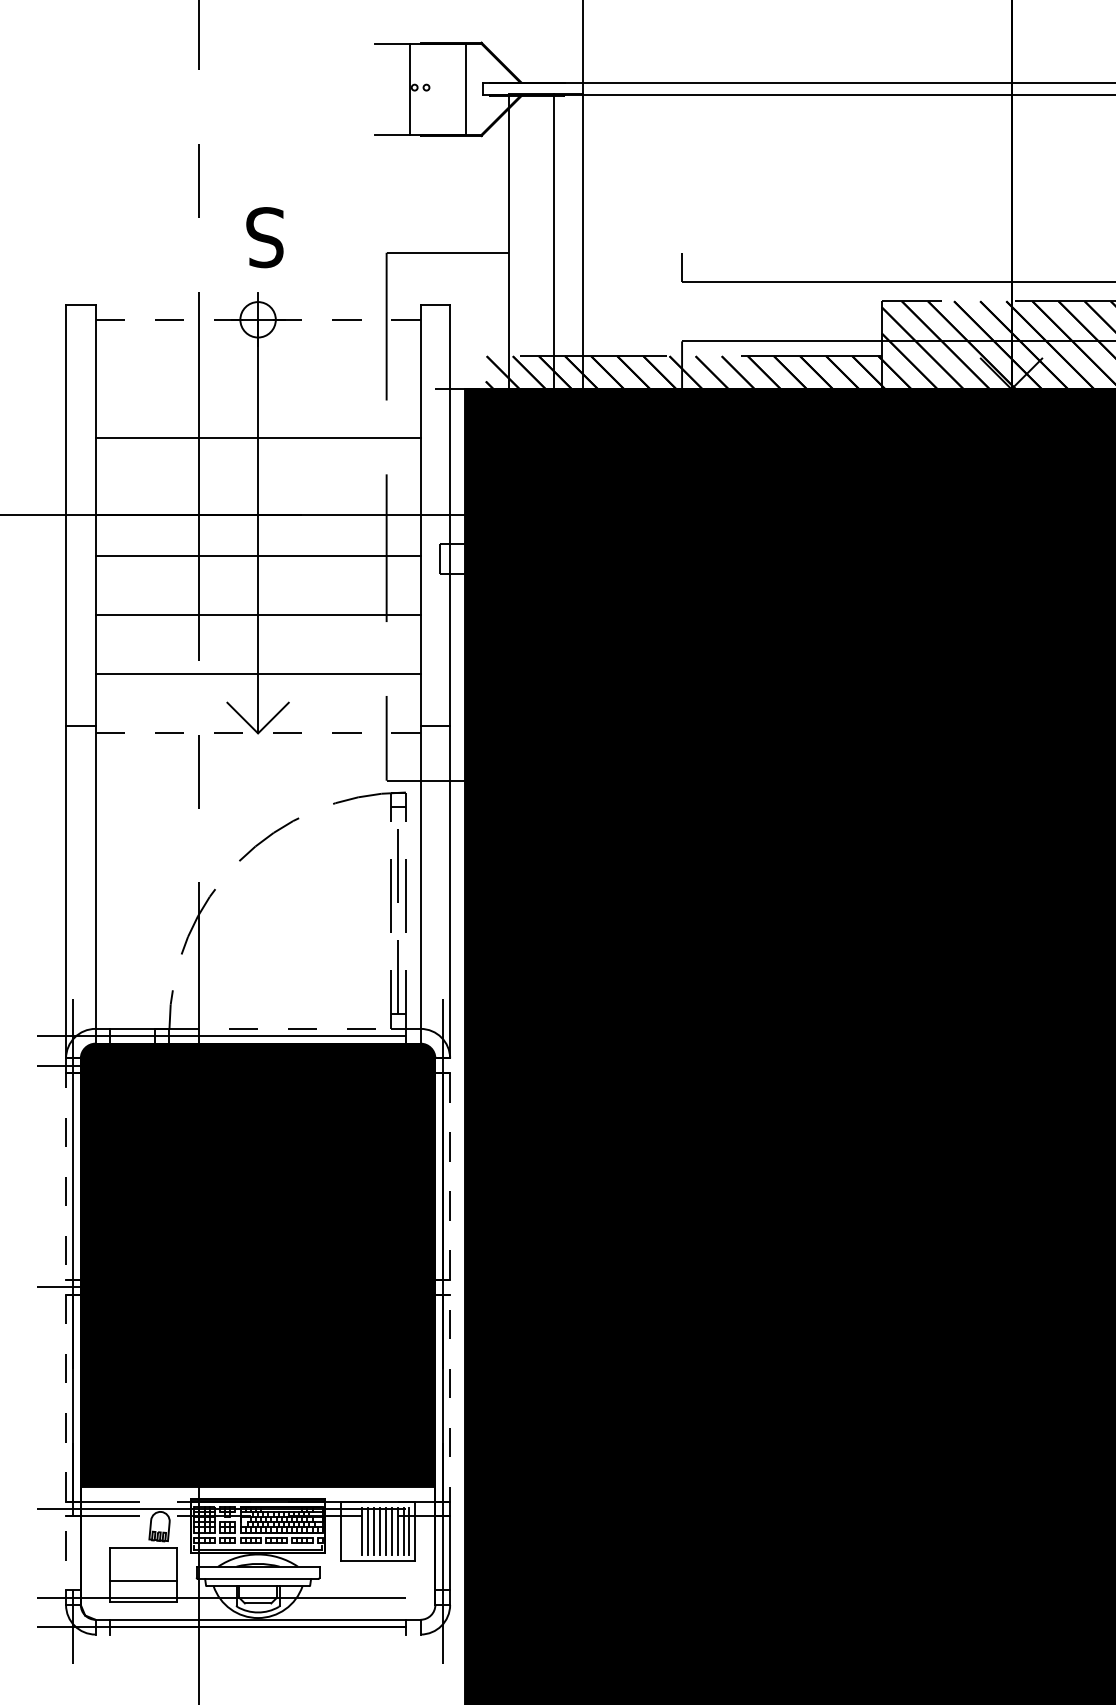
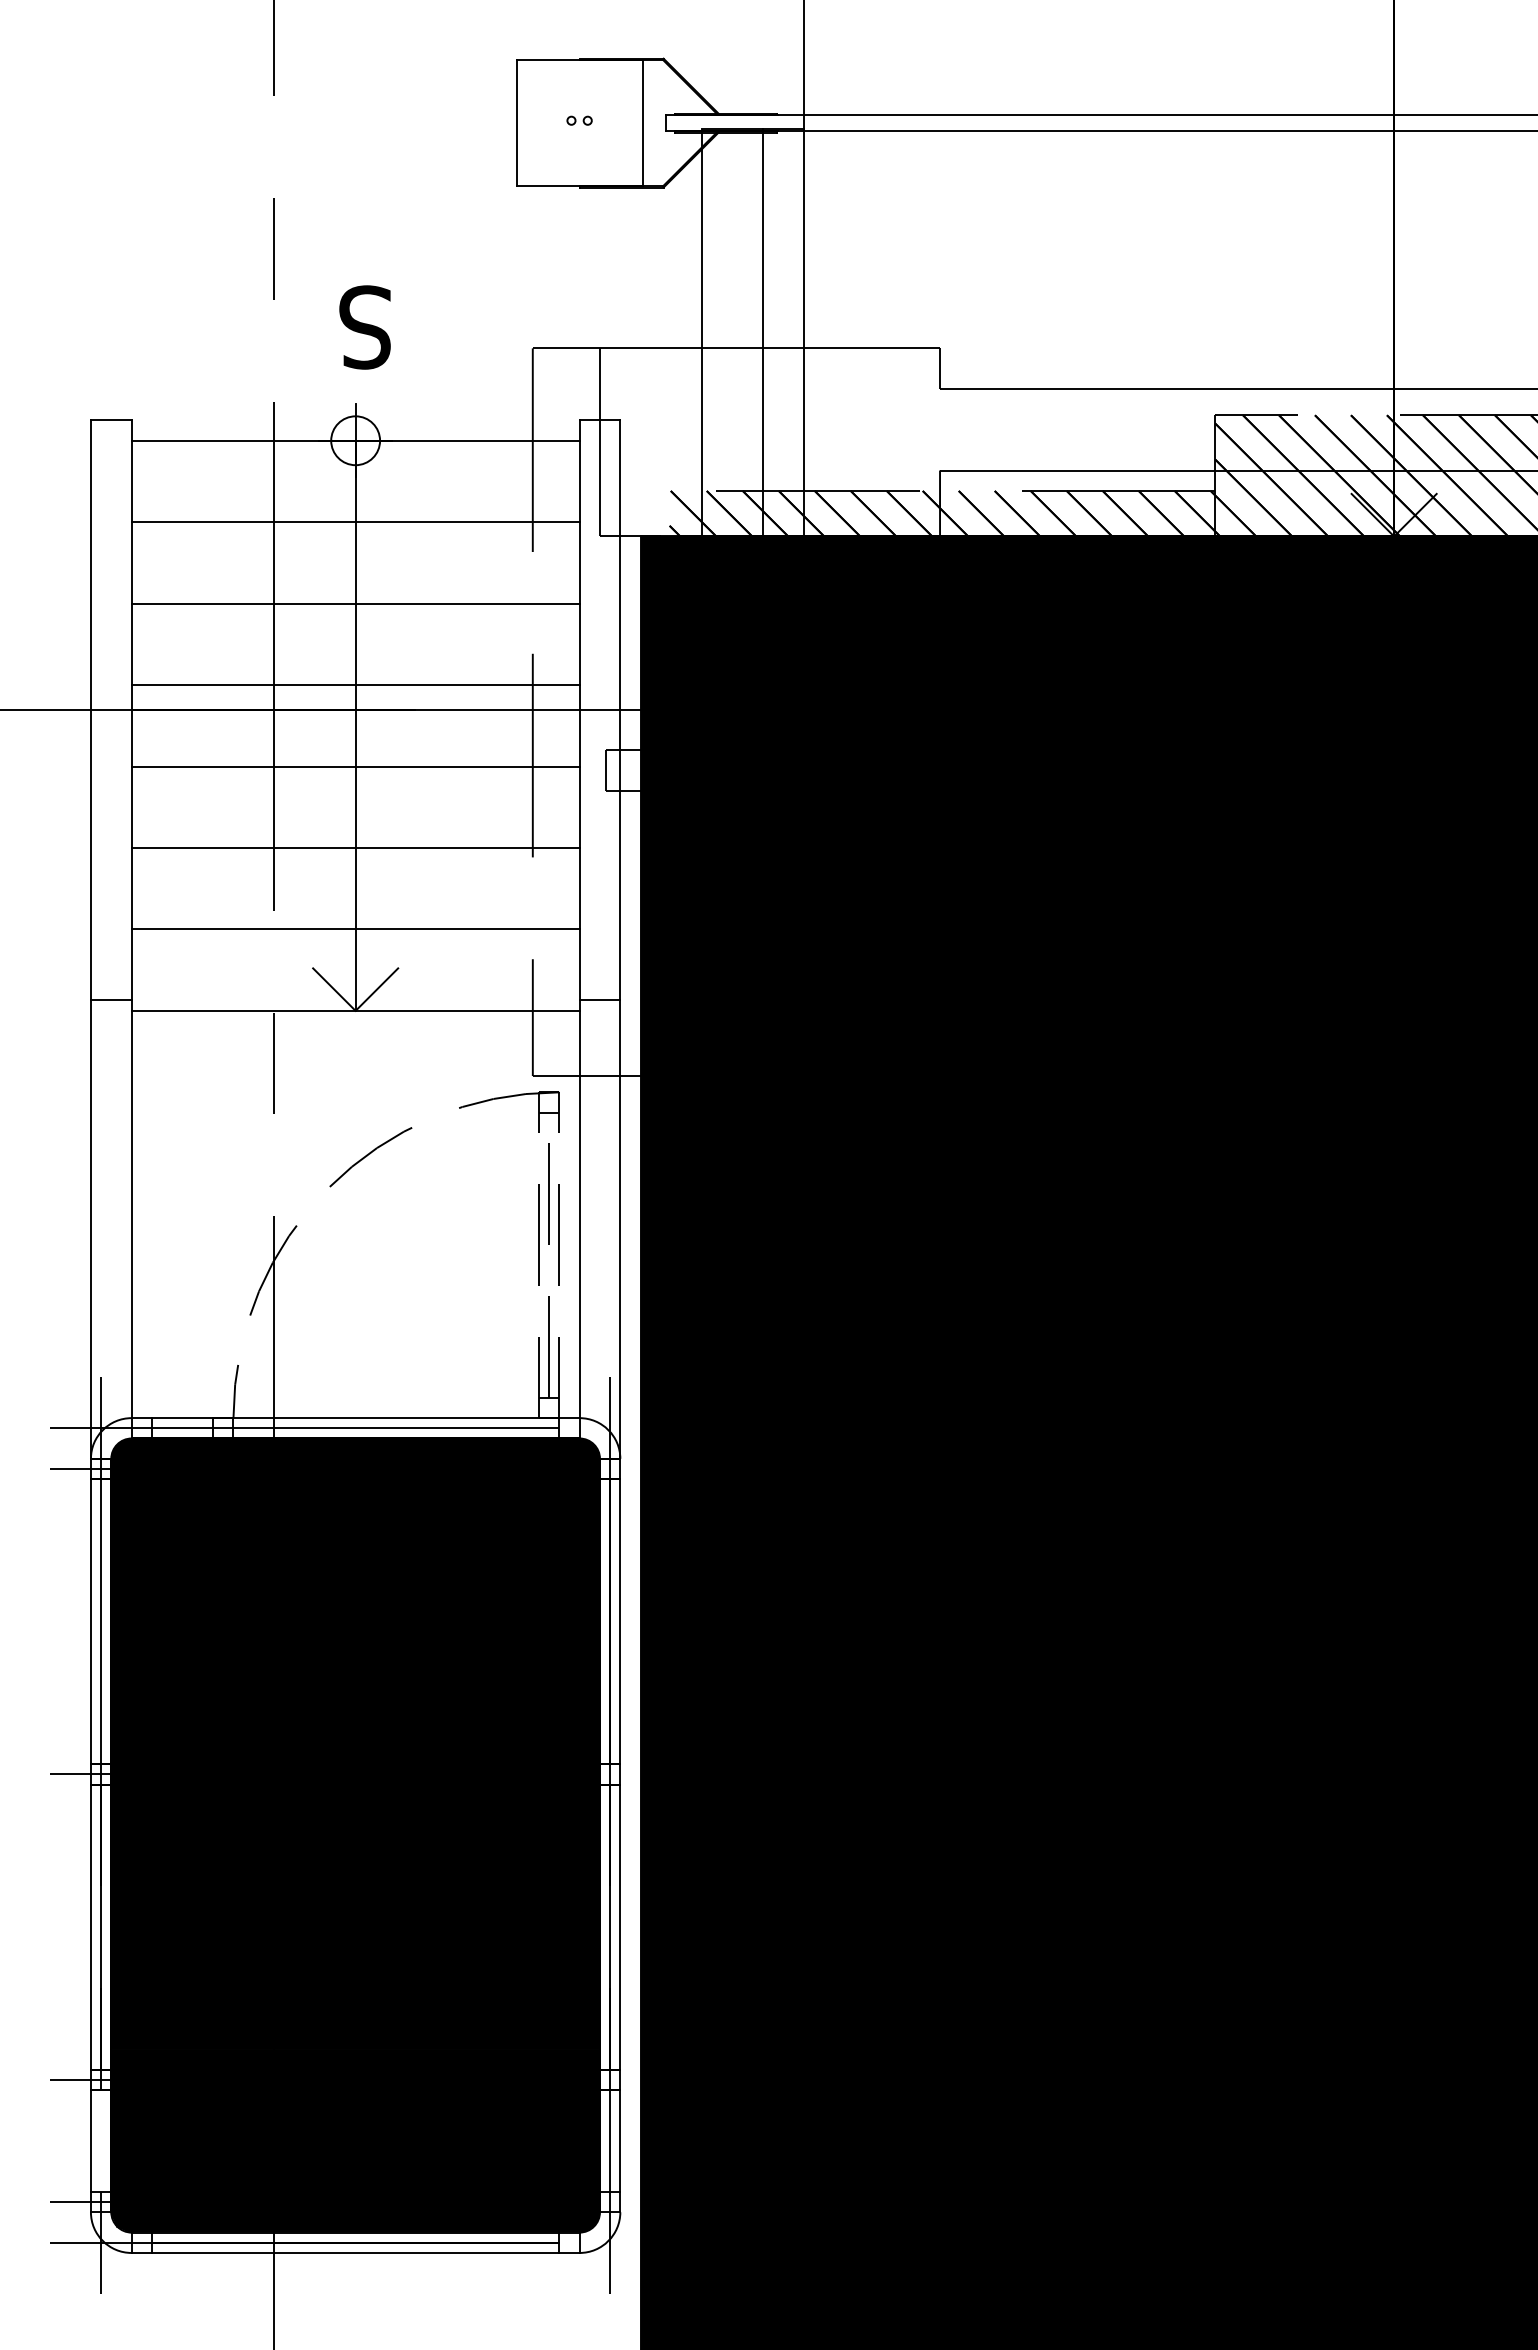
line: (410, 89) -> (516, 123), moved
line: (595, 252) -> (820, 348), added
line: (258, 319) -> (355, 440), dashed -> solid
line: (435, 321) -> (599, 442), added
line: (258, 379) -> (355, 522), added
line: (258, 497) -> (355, 685), added
line: (258, 733) -> (355, 1010), dashed -> solid
line: (287, 1029) -> (396, 1418), dashed -> solid
line: (450, 1287) -> (620, 1774), dashed -> solid
line: (65, 1331) -> (90, 1835), dashed -> solid
fill: (258, 1552) -> (355, 2140), added
line: (258, 1634) -> (355, 2252), added

